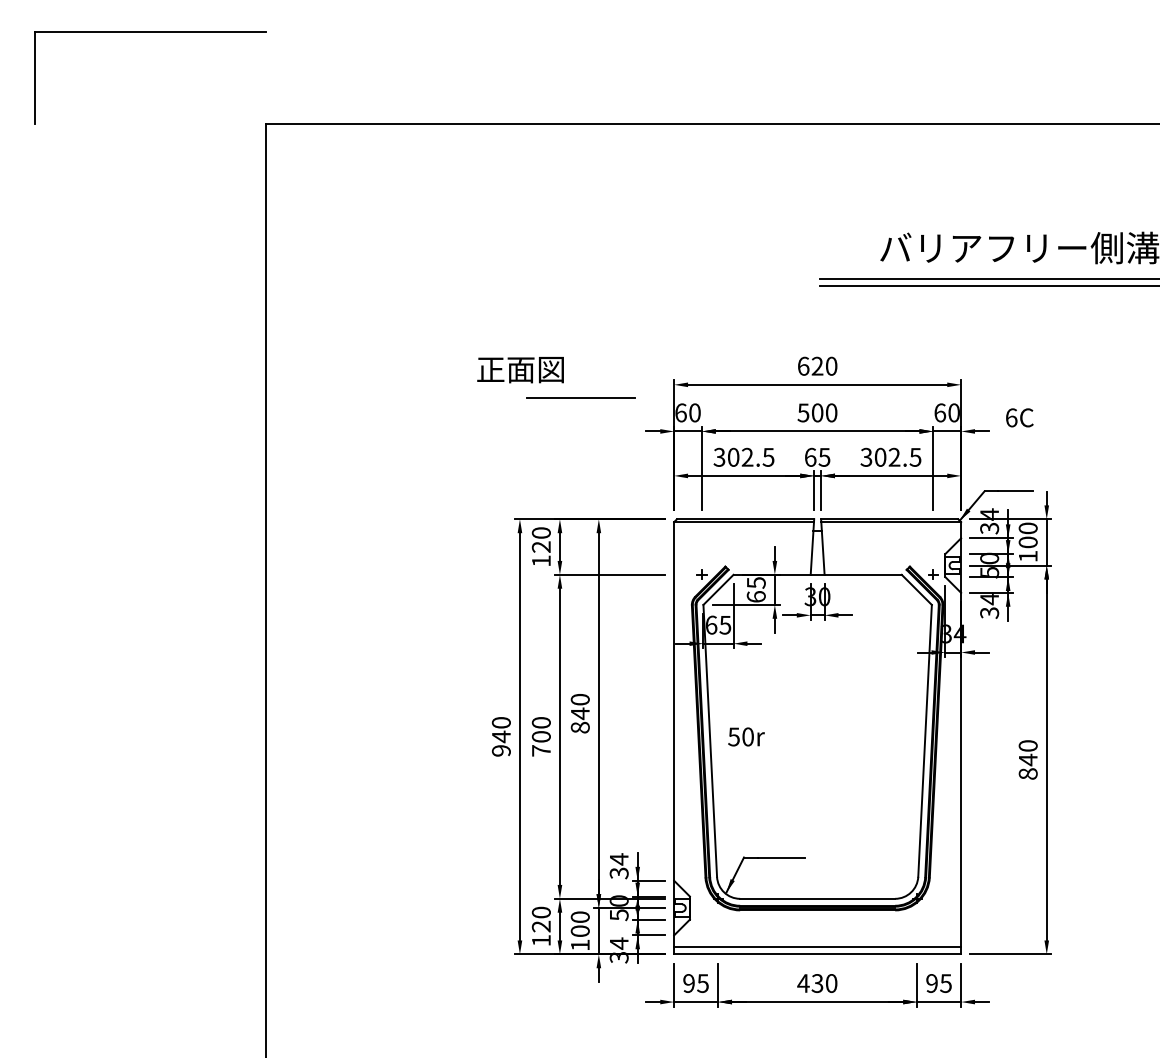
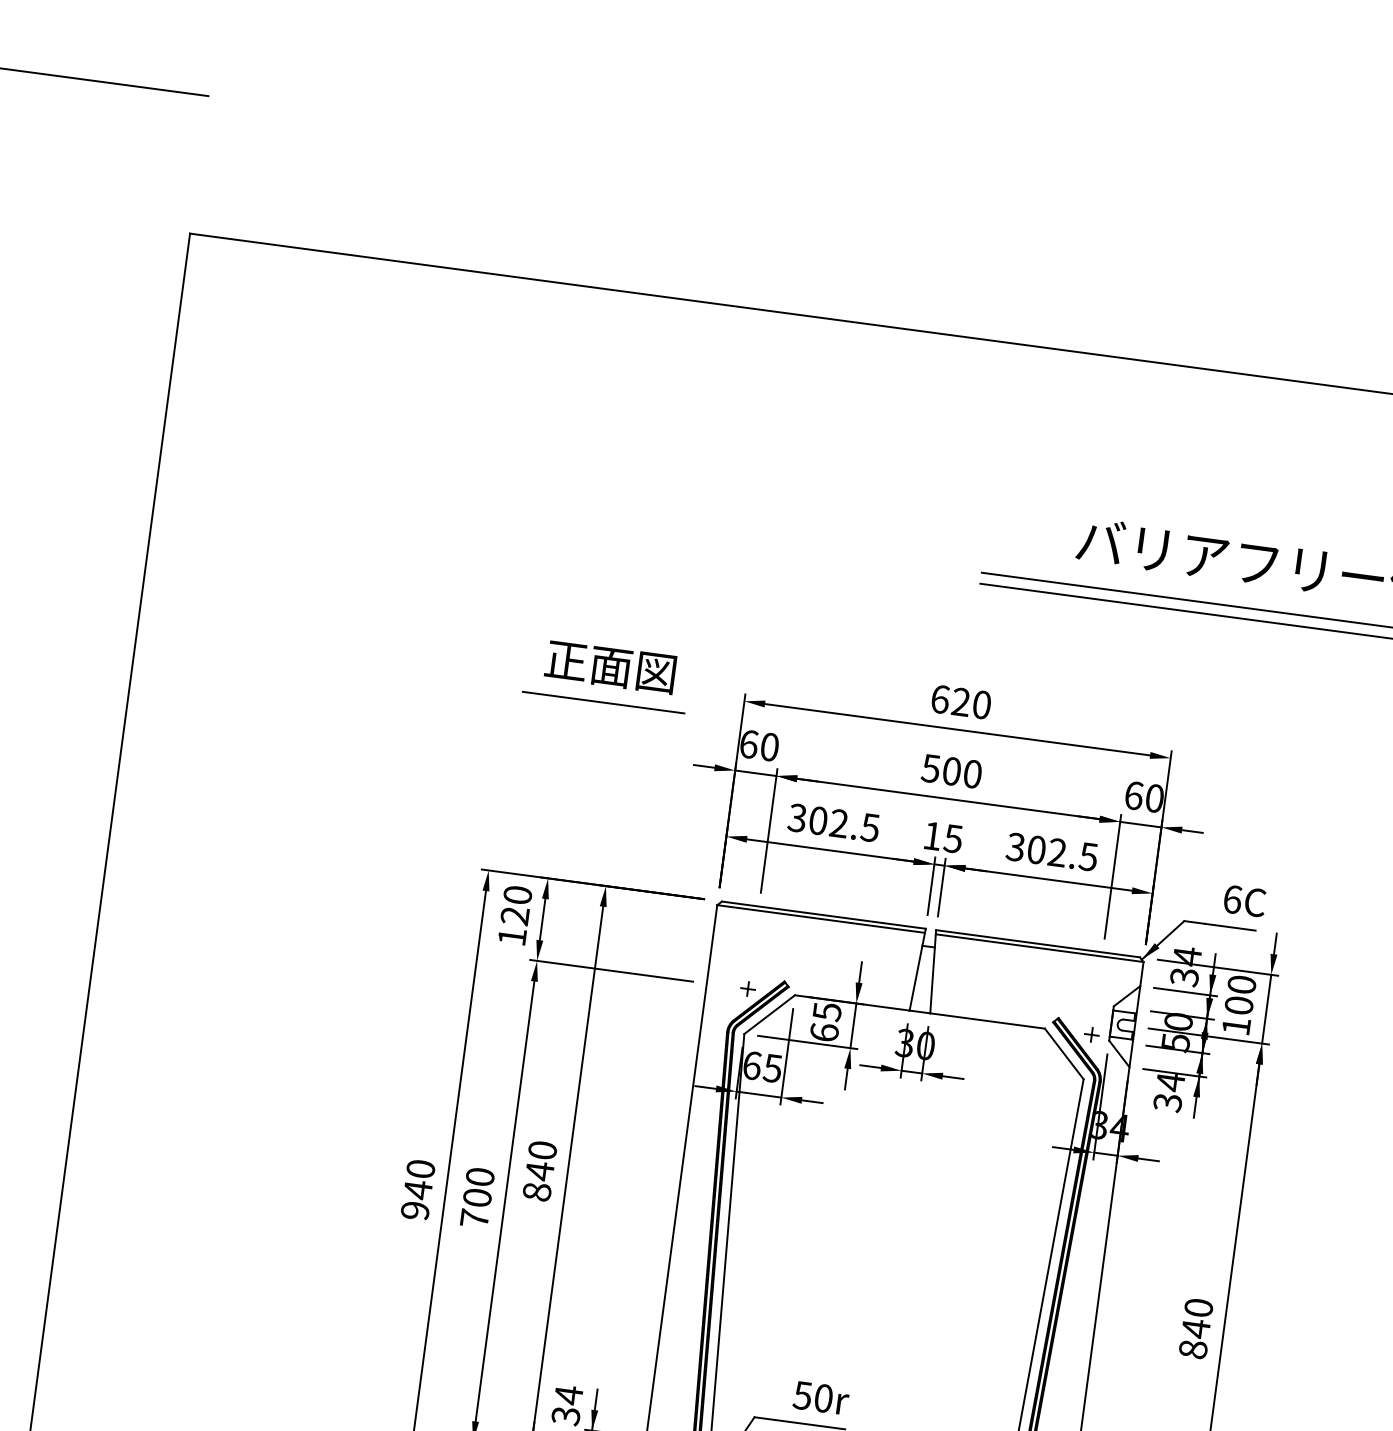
text: (520, 370) -> (610, 667), moved
text: (1019, 417) -> (1244, 900), moved
text: (810, 456) -> (932, 834), 65 -> 15
text: (746, 736) -> (821, 1397), moved

